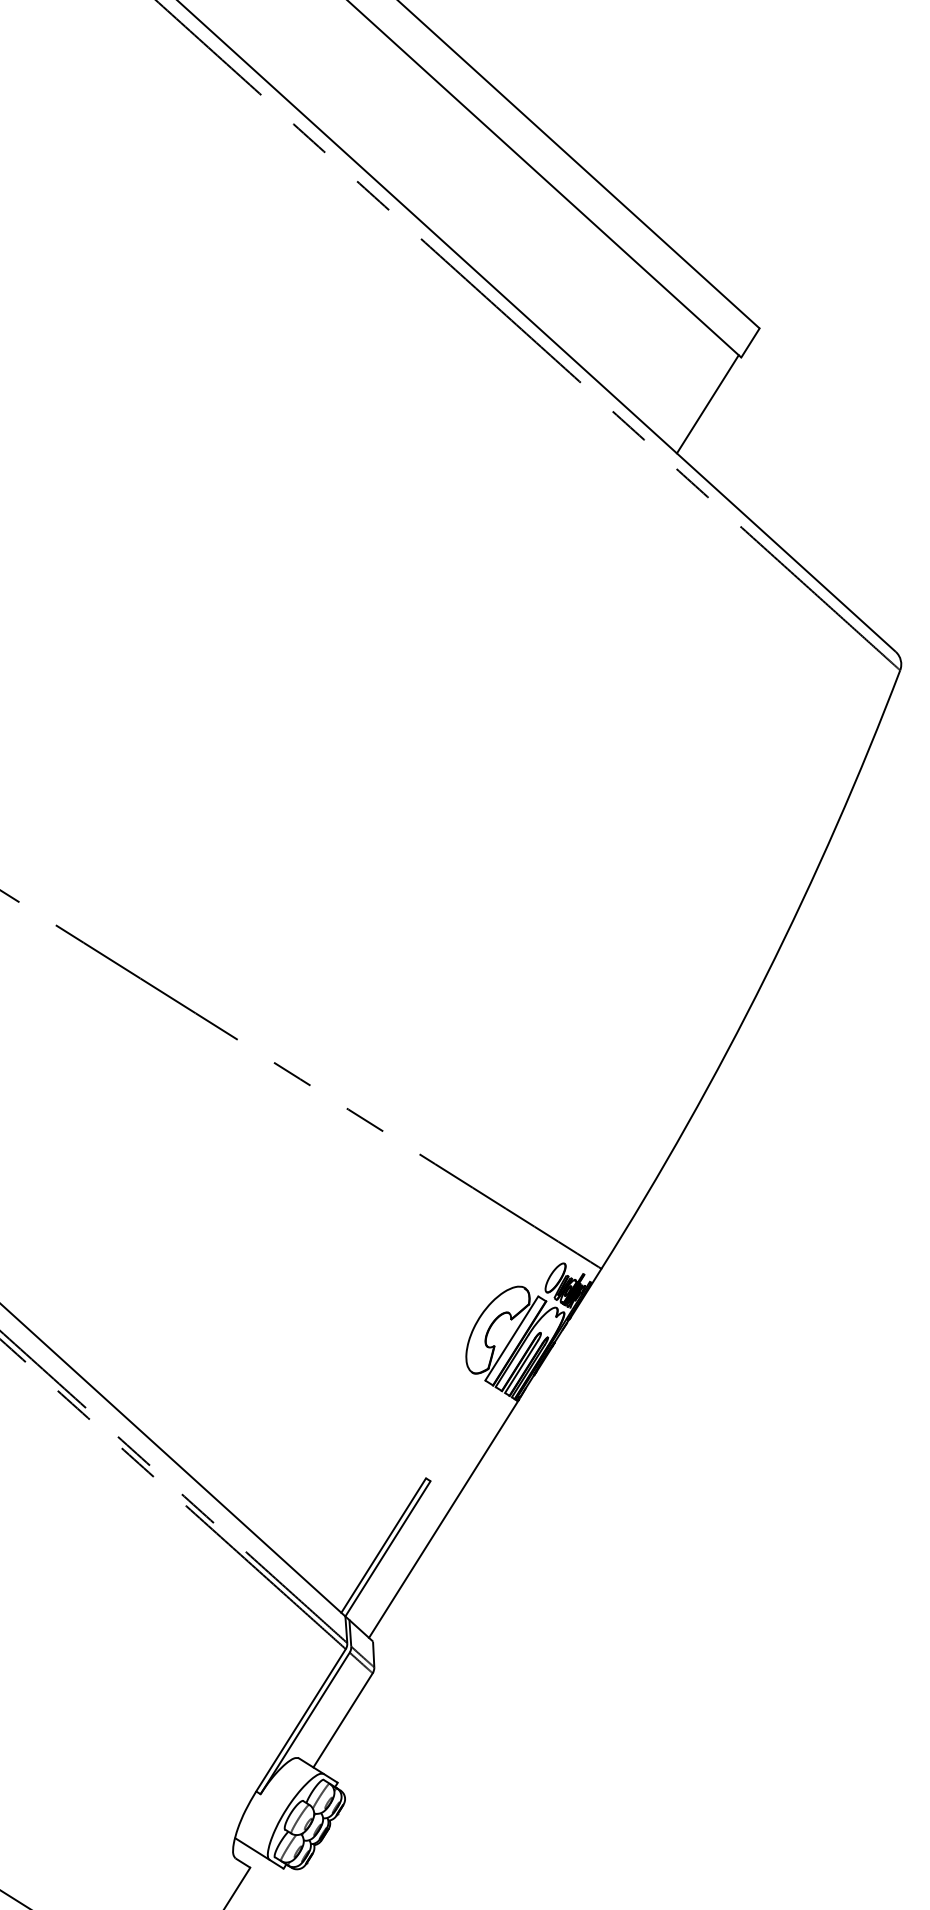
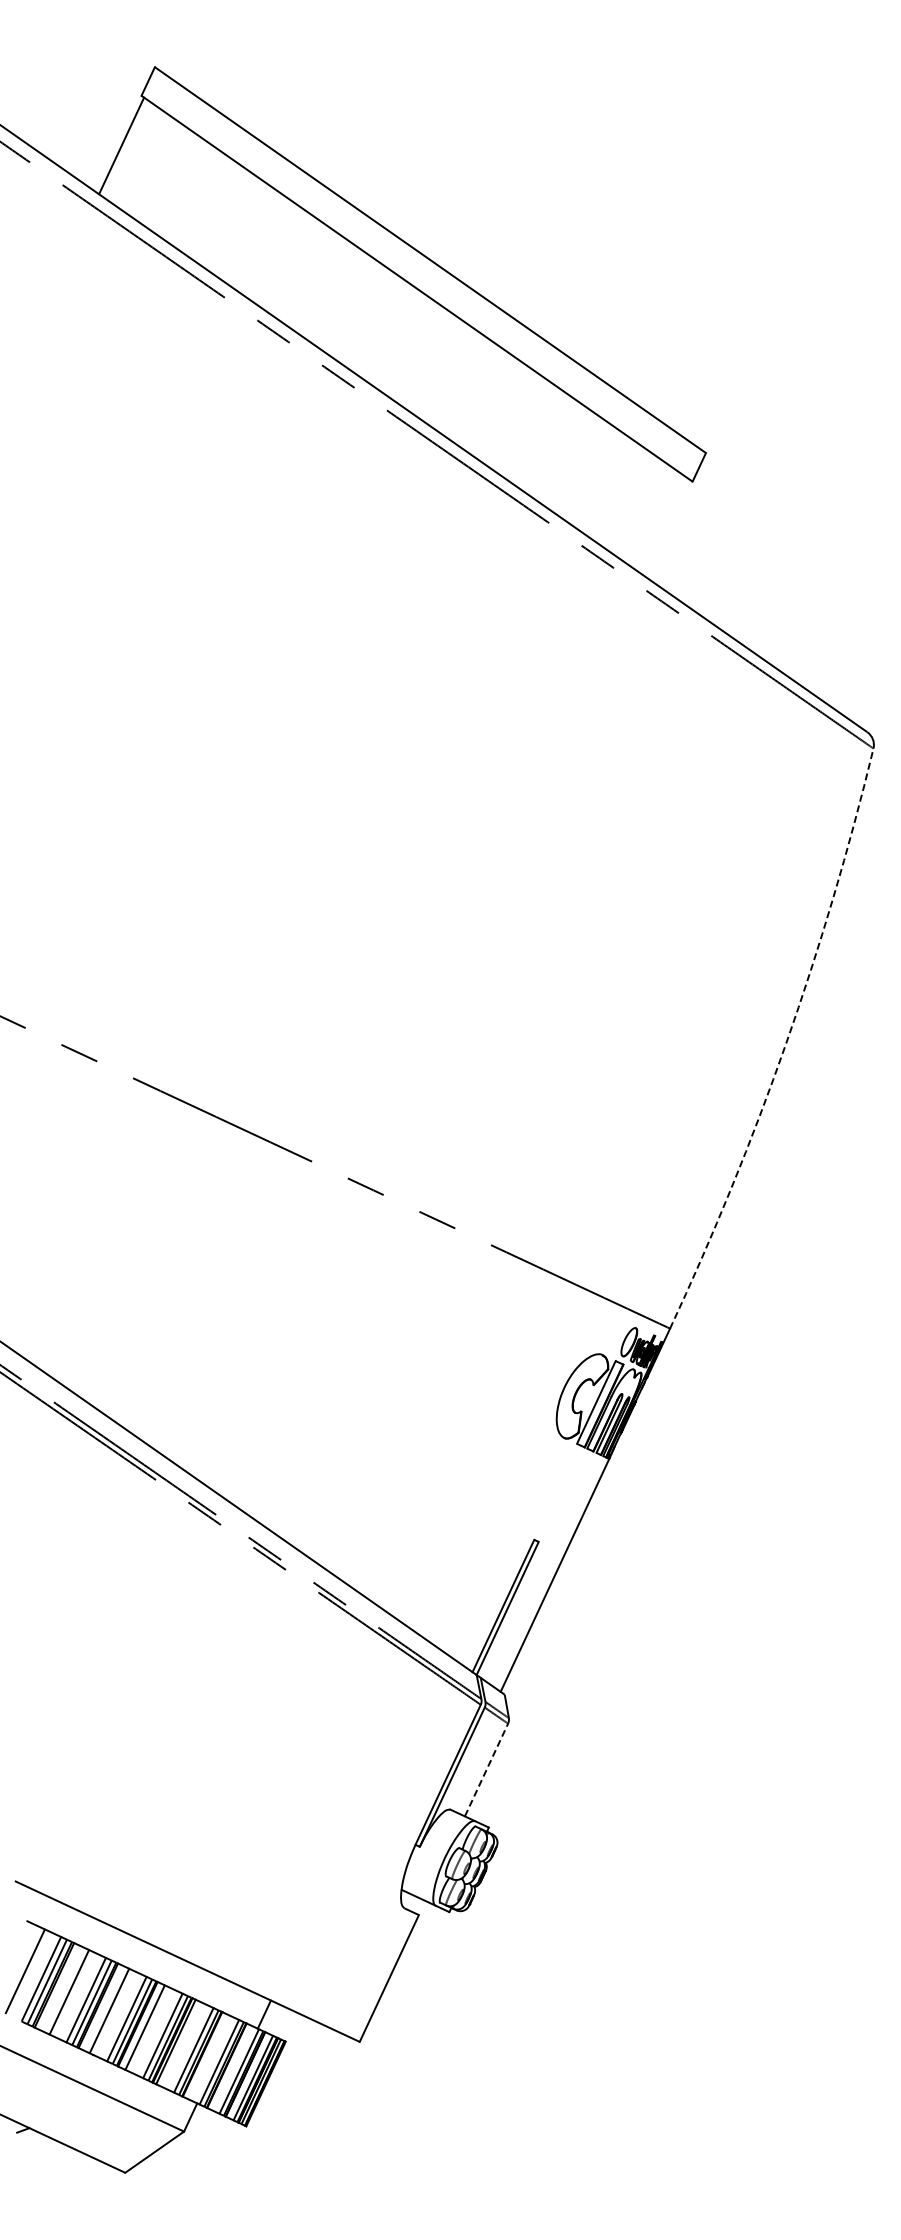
line: (707, 403) -> (667, 527), removed
arc: (766, 976) -> (786, 1043), solid -> dashed
line: (343, 1719) -> (486, 1769), solid -> dashed

